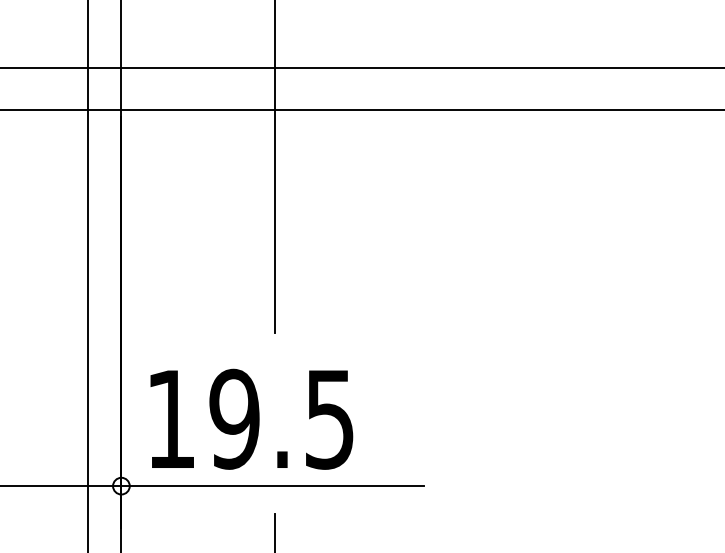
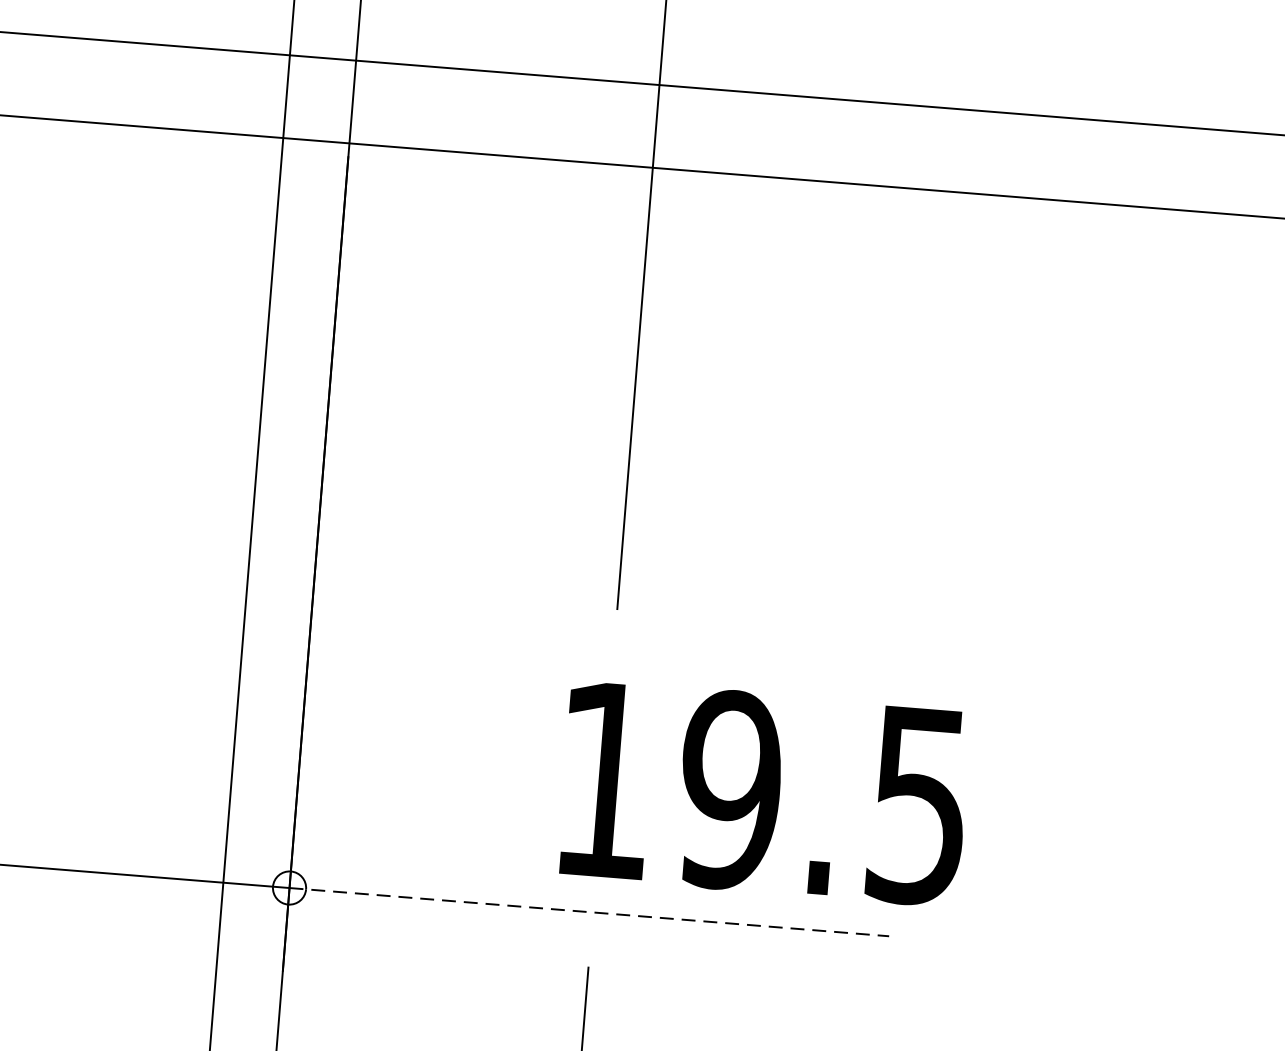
text: (251, 418) -> (763, 791), moved
line: (273, 486) -> (590, 912), solid -> dashed

